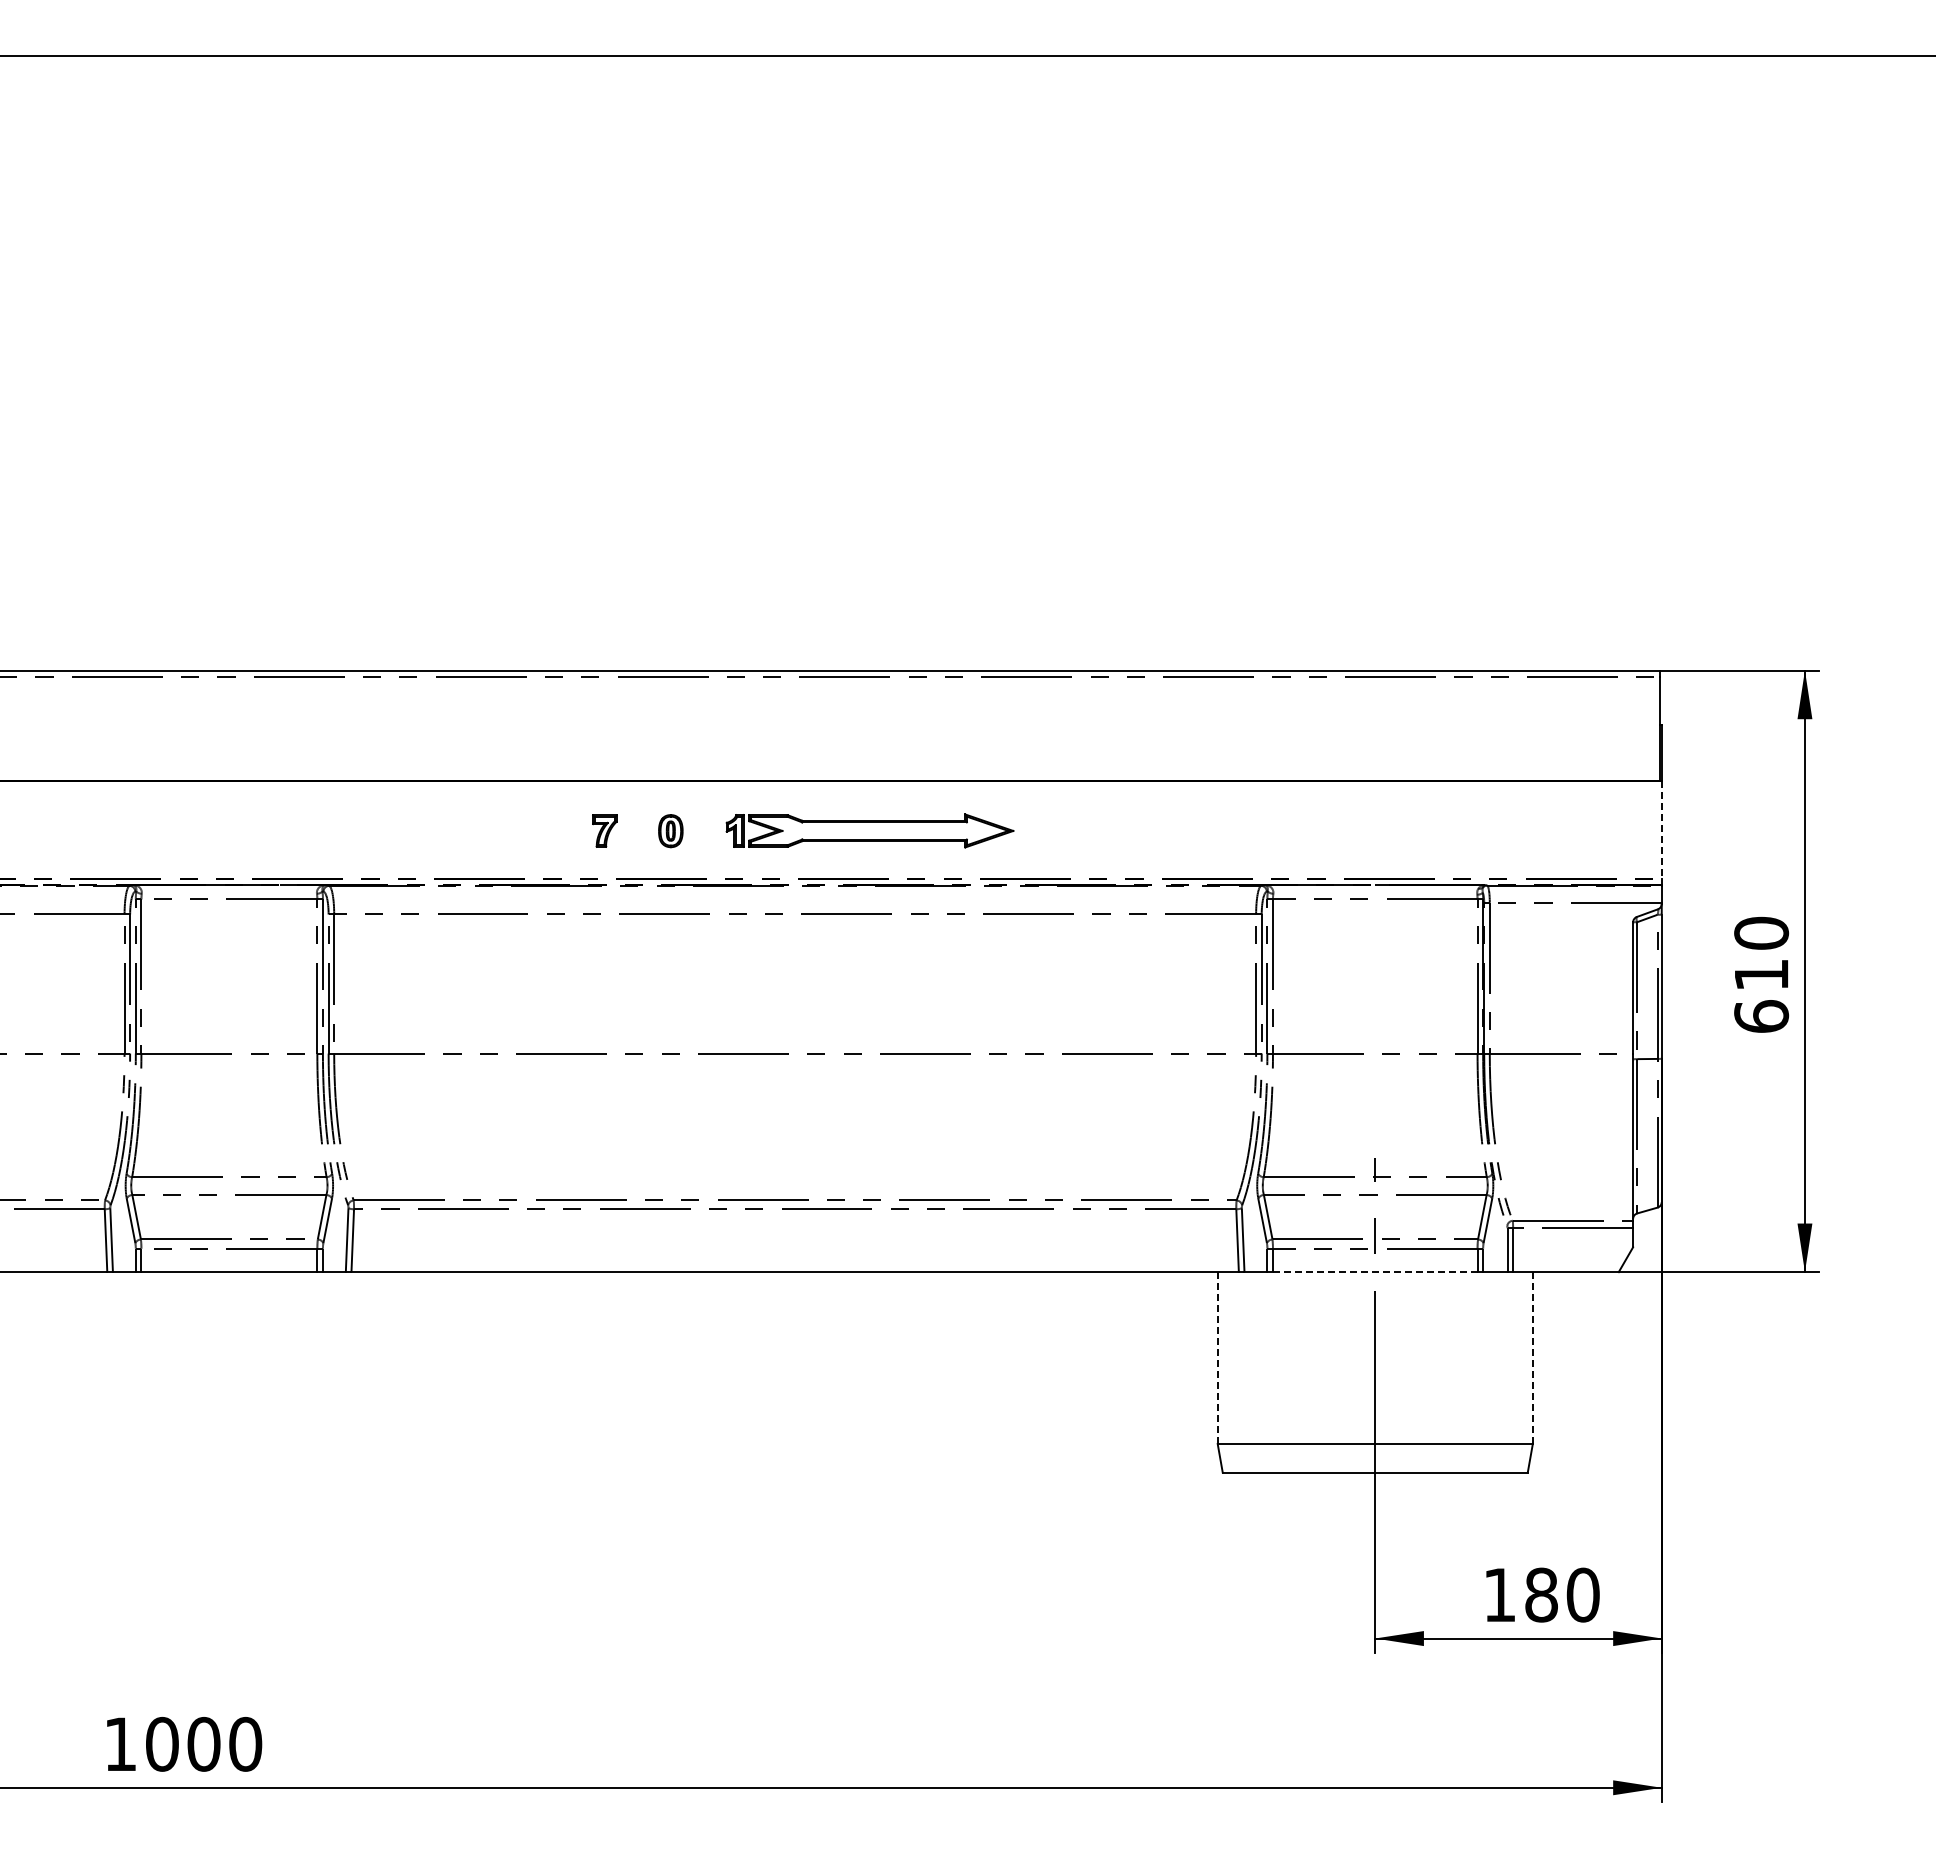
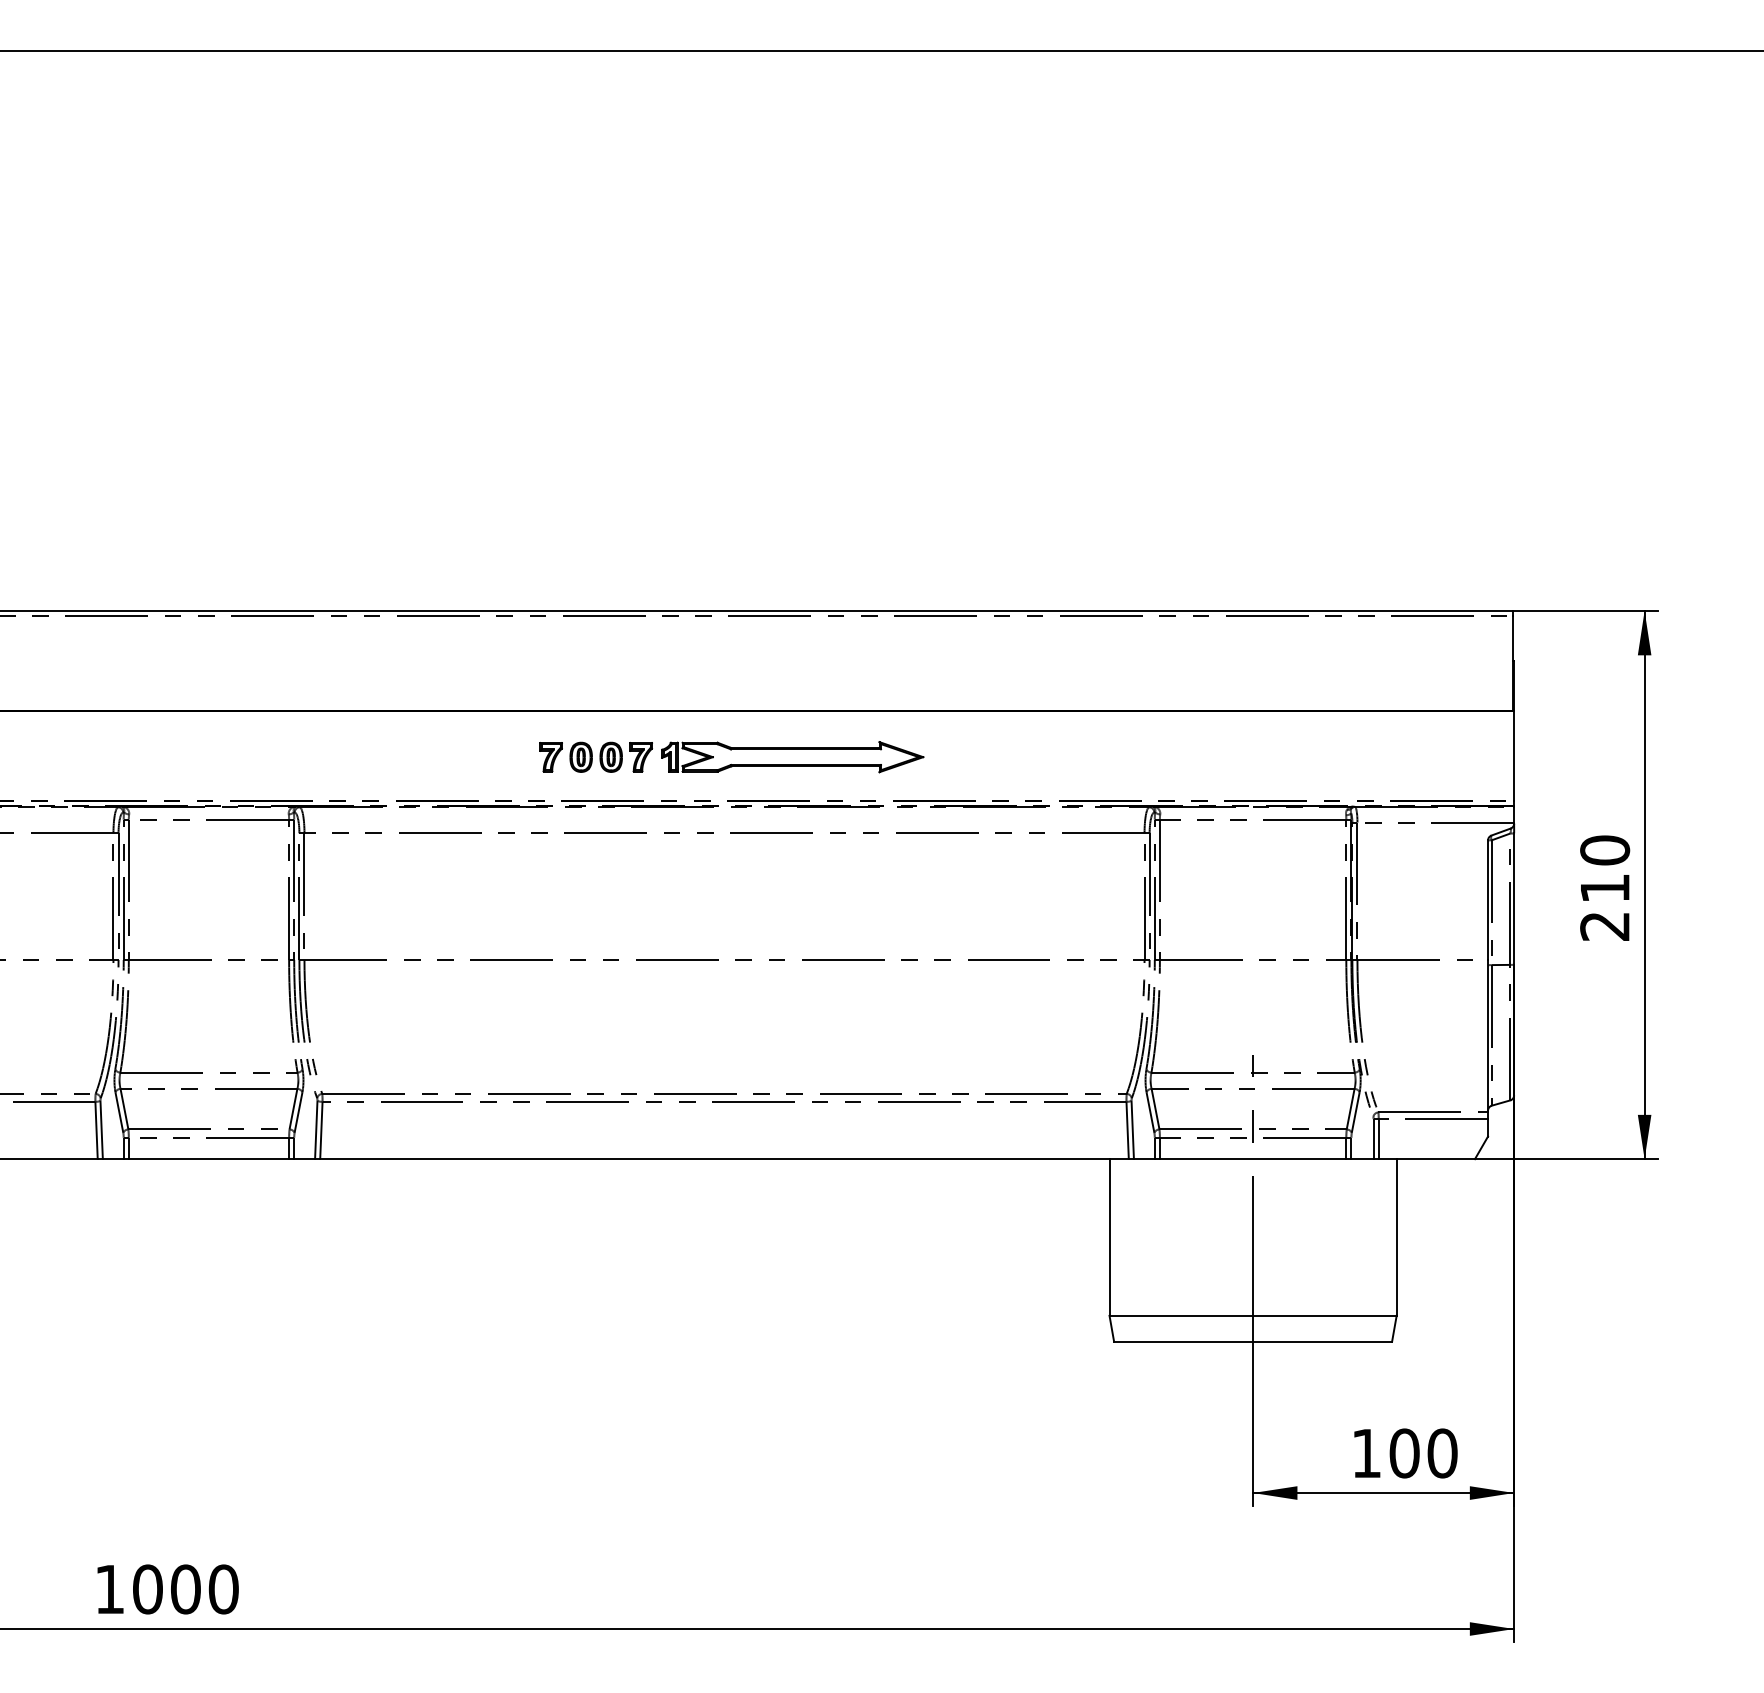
part: (703, 830) -> (640, 756), added
line: (1661, 830) -> (1513, 756), dashed -> solid
part: (637, 831) -> (580, 757), added
text: (1761, 1016) -> (1605, 926), 610 -> 210
line: (1375, 1272) -> (1253, 1159), dashed -> solid
line: (1217, 1358) -> (1109, 1237), dashed -> solid
line: (1532, 1358) -> (1396, 1237), dashed -> solid
text: (1541, 1594) -> (1404, 1452), 180 -> 100

